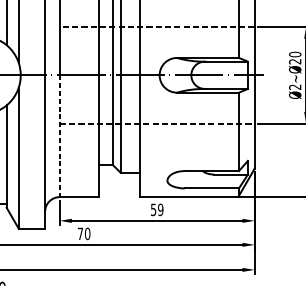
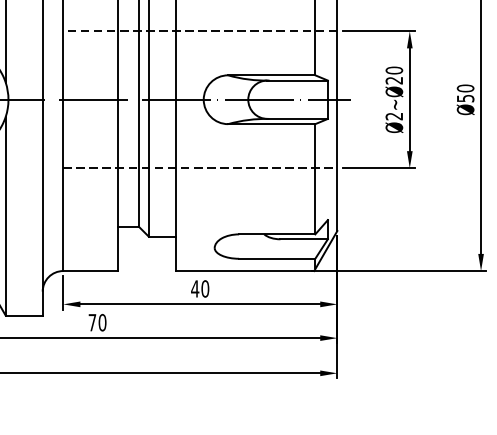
line: (59, 136) -> (63, 185), dashed -> solid
text: (157, 209) -> (200, 288), 59 -> 40

